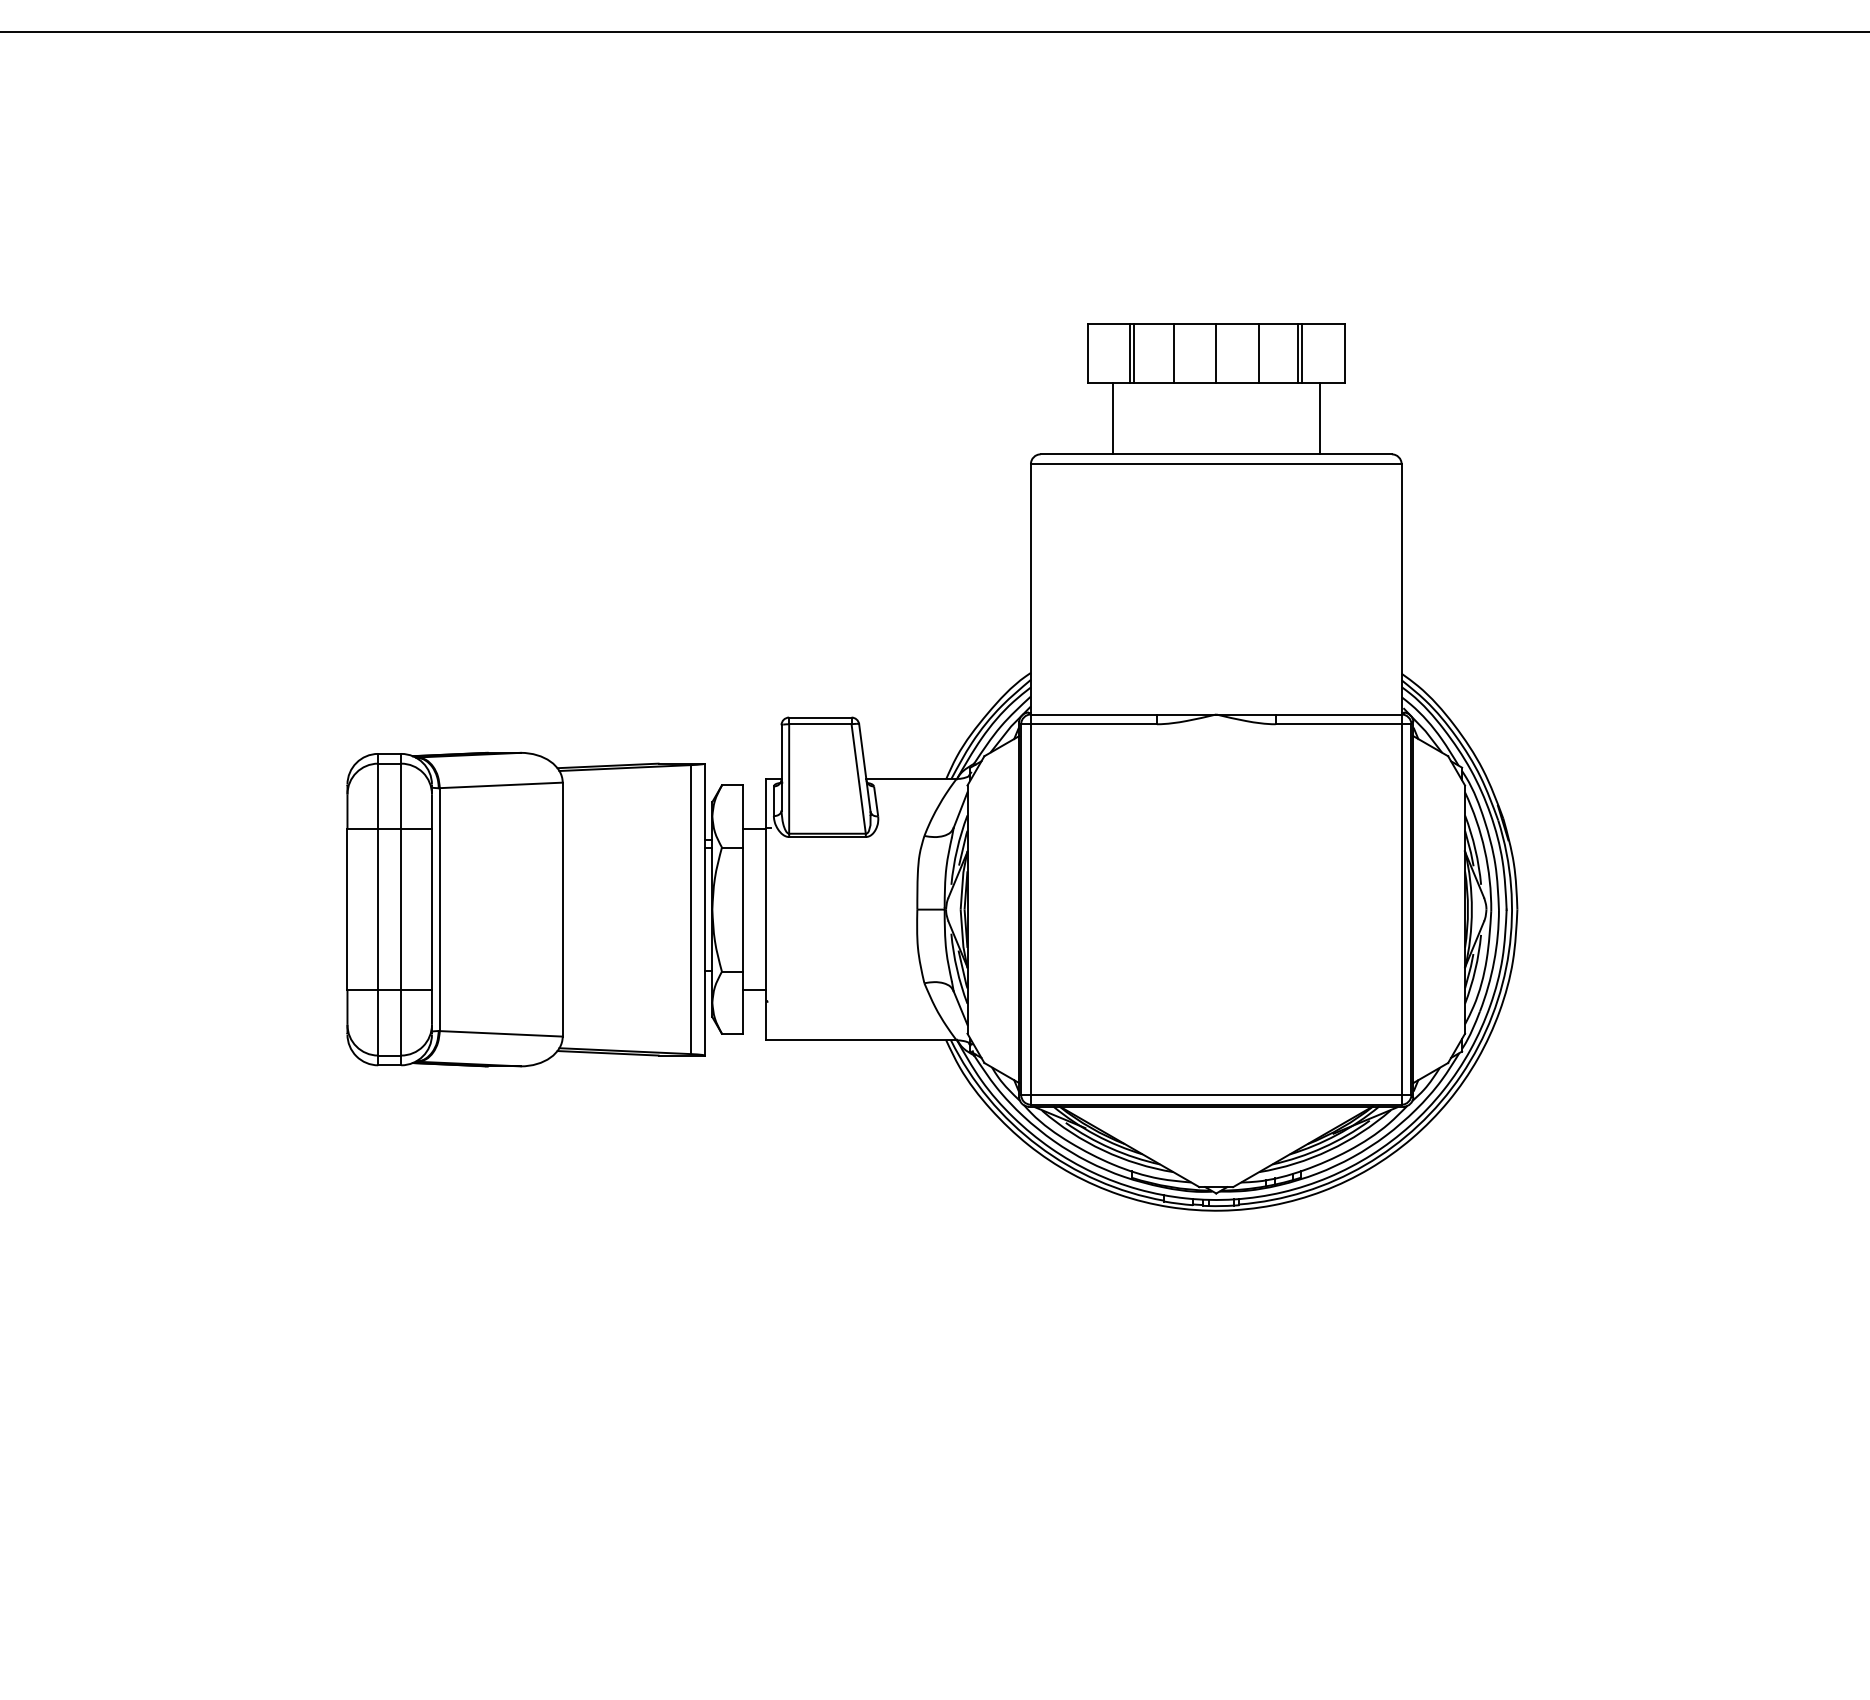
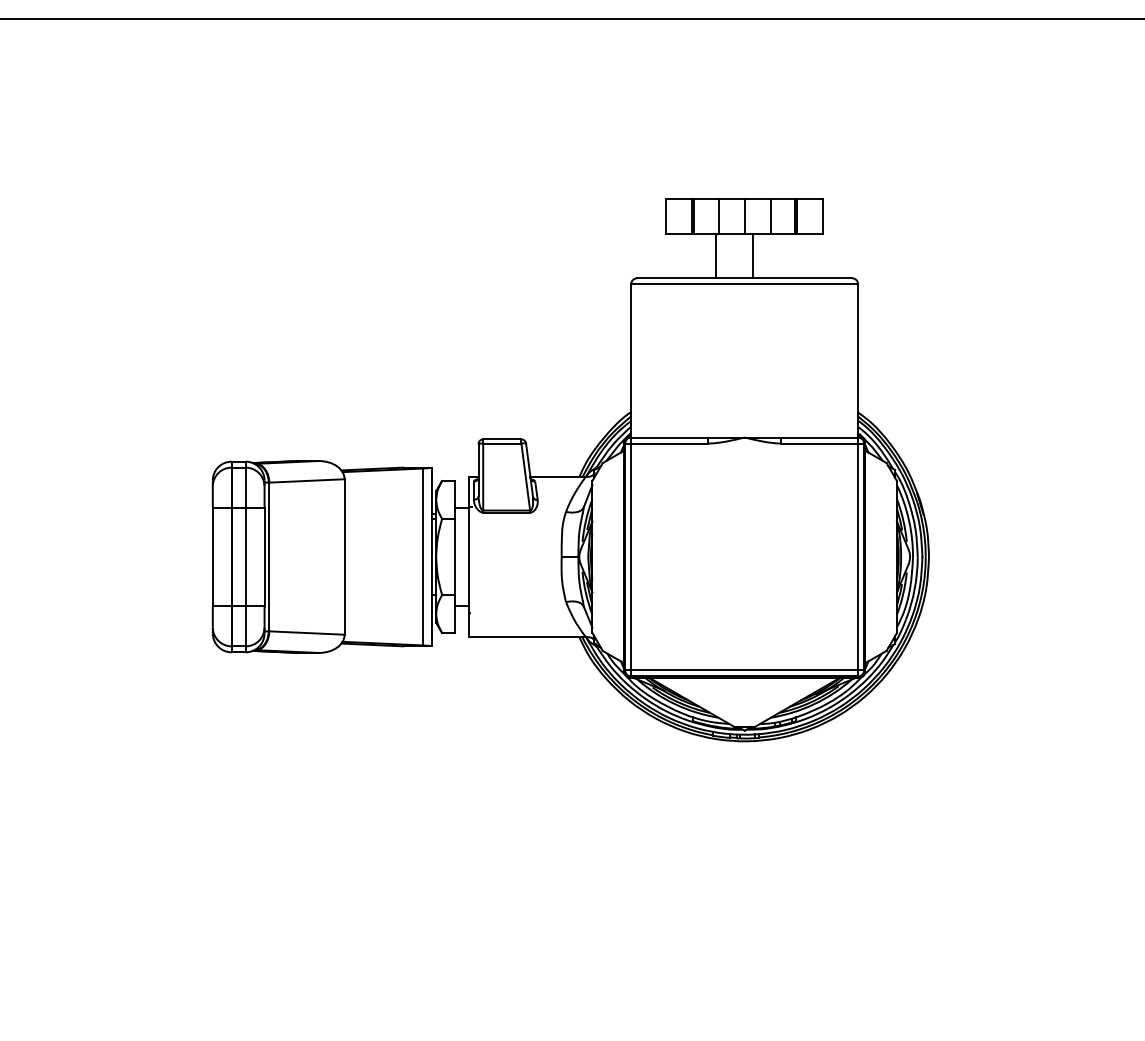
line: (1113, 418) -> (716, 256), moved
line: (1320, 418) -> (753, 256), moved

